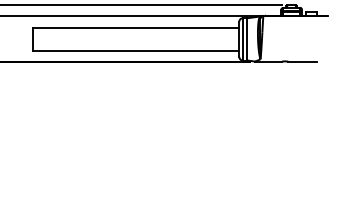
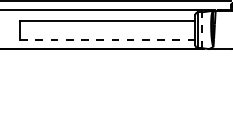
line: (247, 38) -> (202, 29), solid -> dashed
line: (136, 50) -> (108, 39), solid -> dashed

